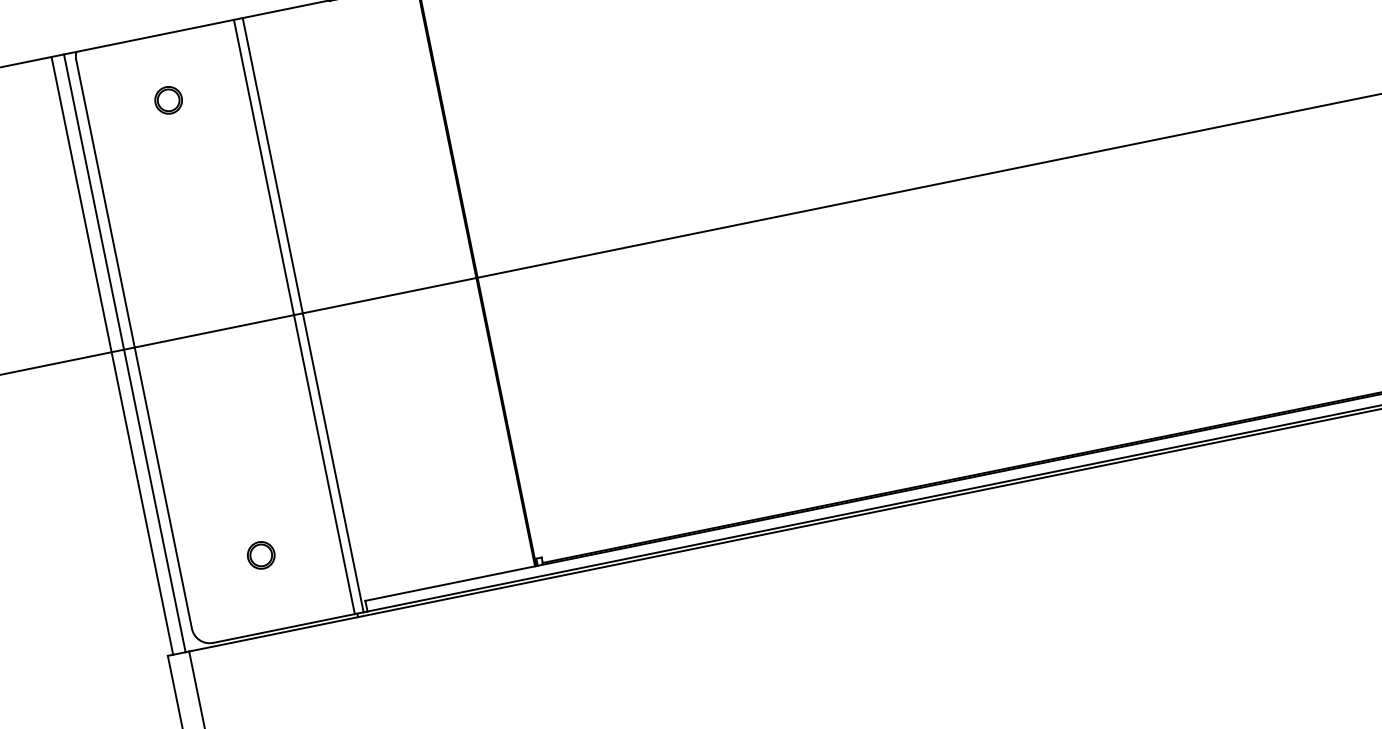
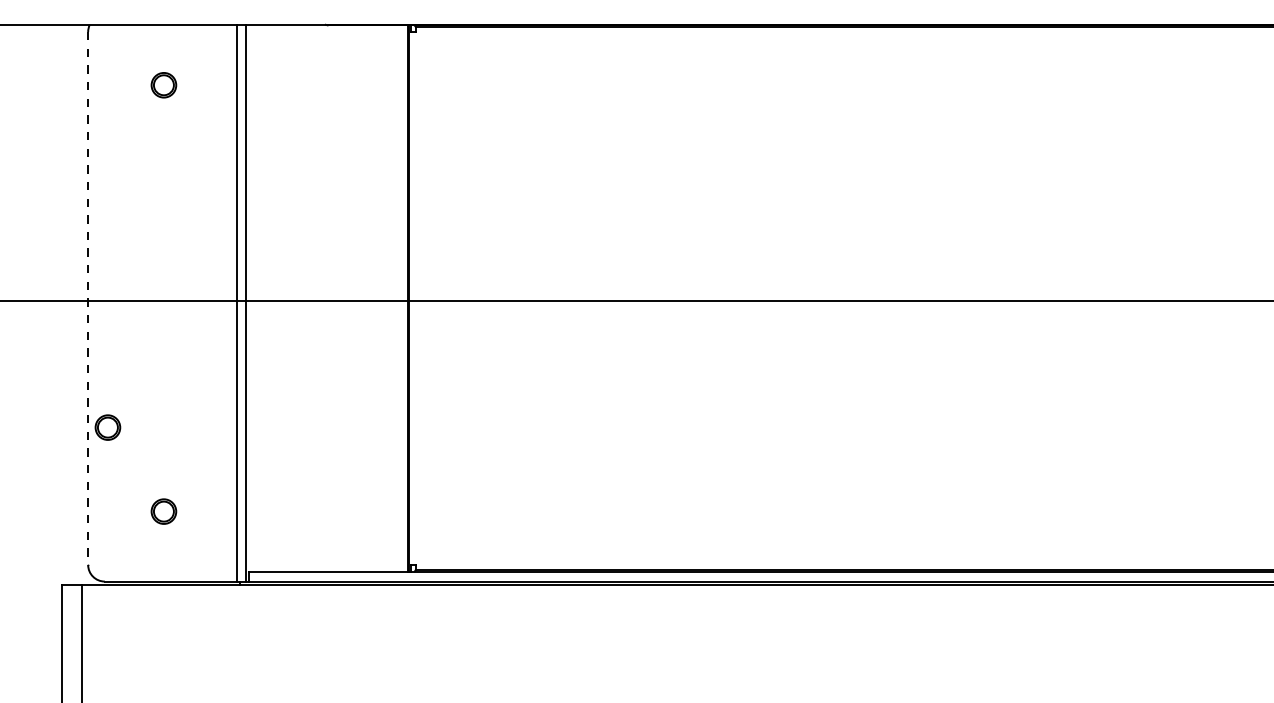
line: (134, 344) -> (88, 298), solid -> dashed
line: (125, 352) -> (78, 304), removed
line: (112, 355) -> (66, 304), removed
part: (182, 477) -> (107, 427), added

